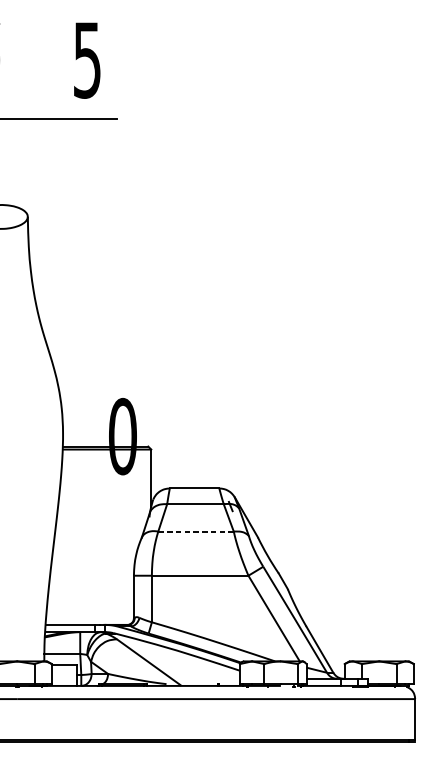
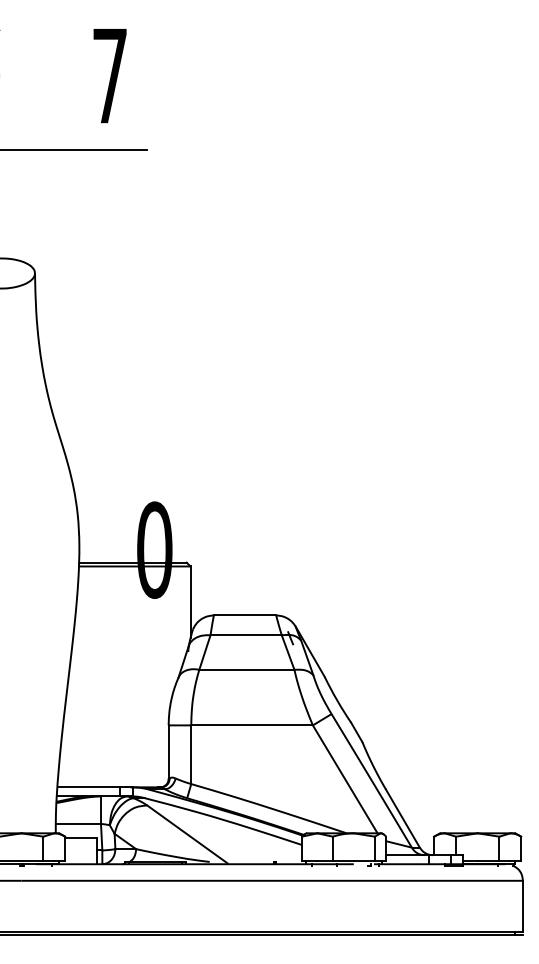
text: (86, 60) -> (109, 76), 5 -> 7
line: (195, 531) -> (246, 669), dashed -> solid

